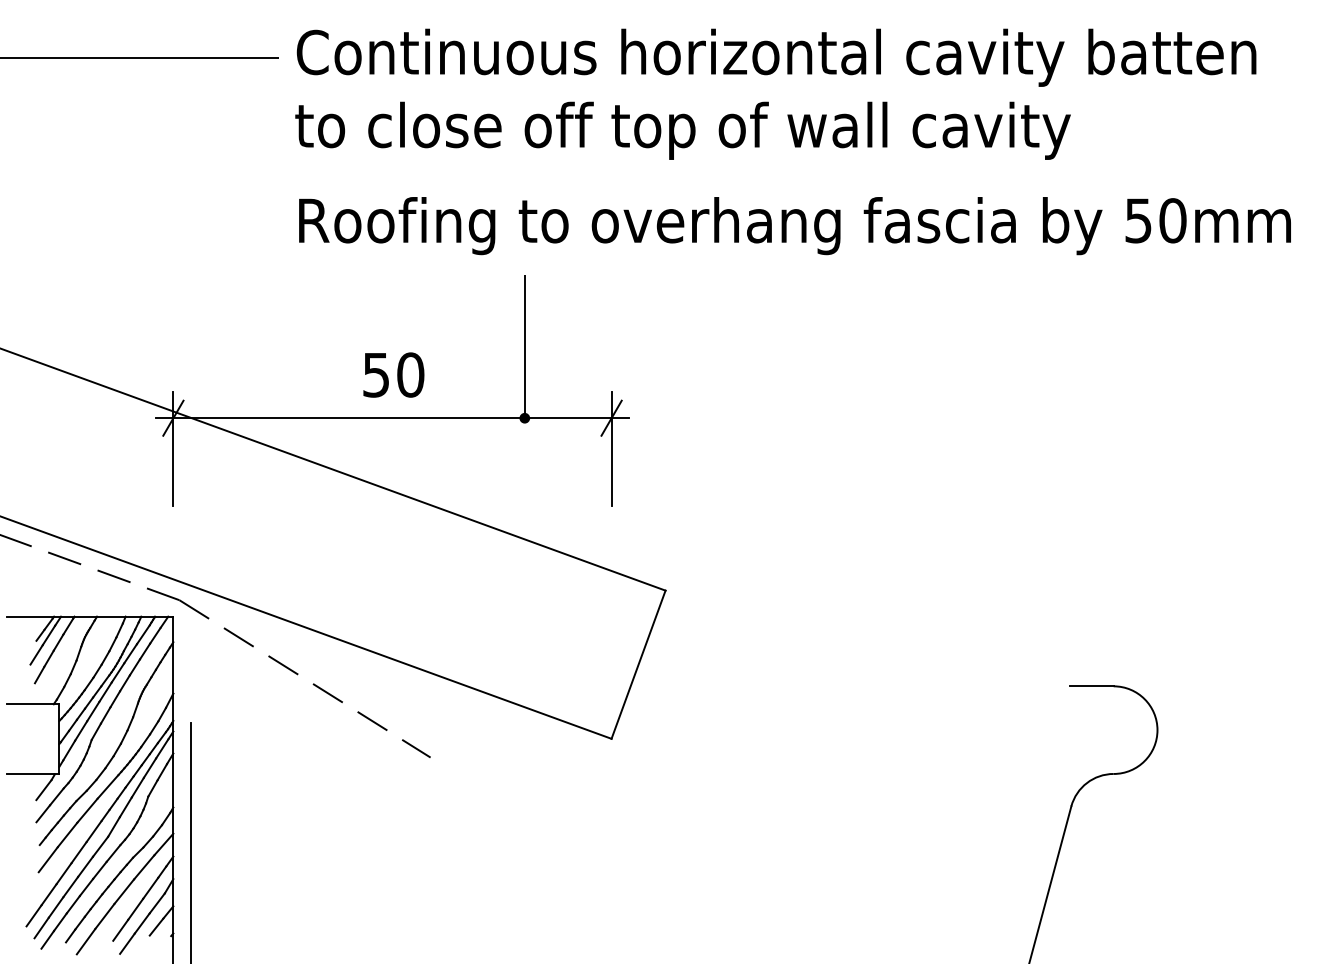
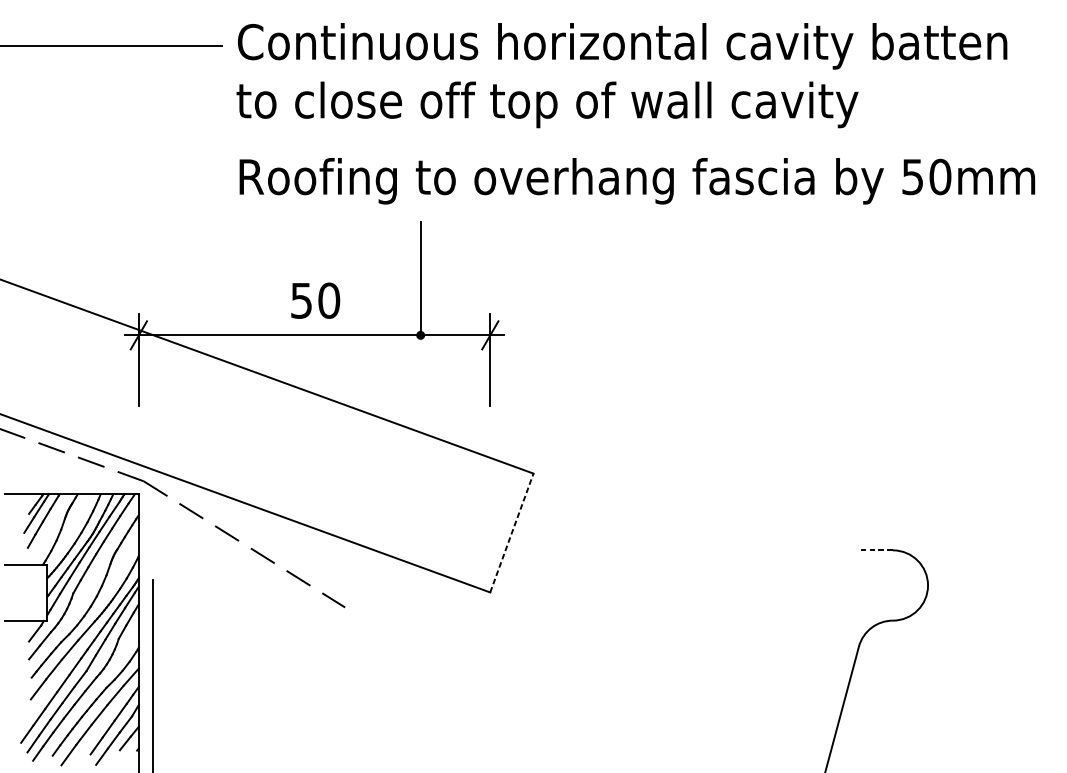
line: (638, 664) -> (511, 532), solid -> dashed
line: (1091, 686) -> (875, 550), solid -> dashed

